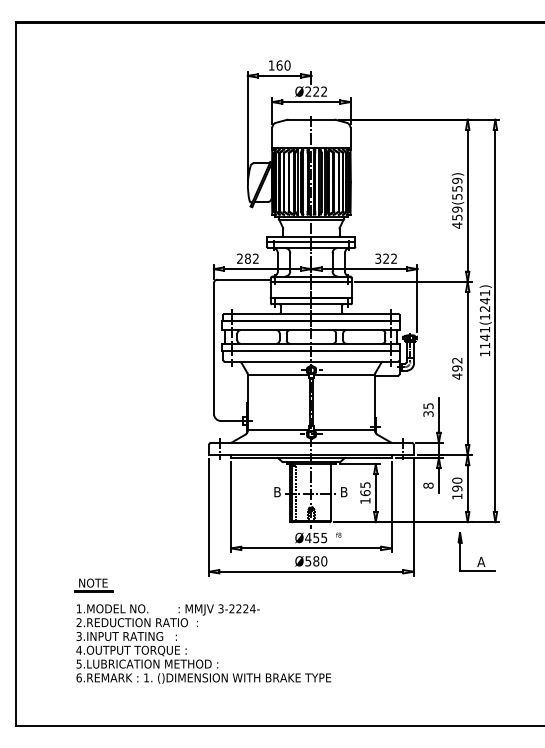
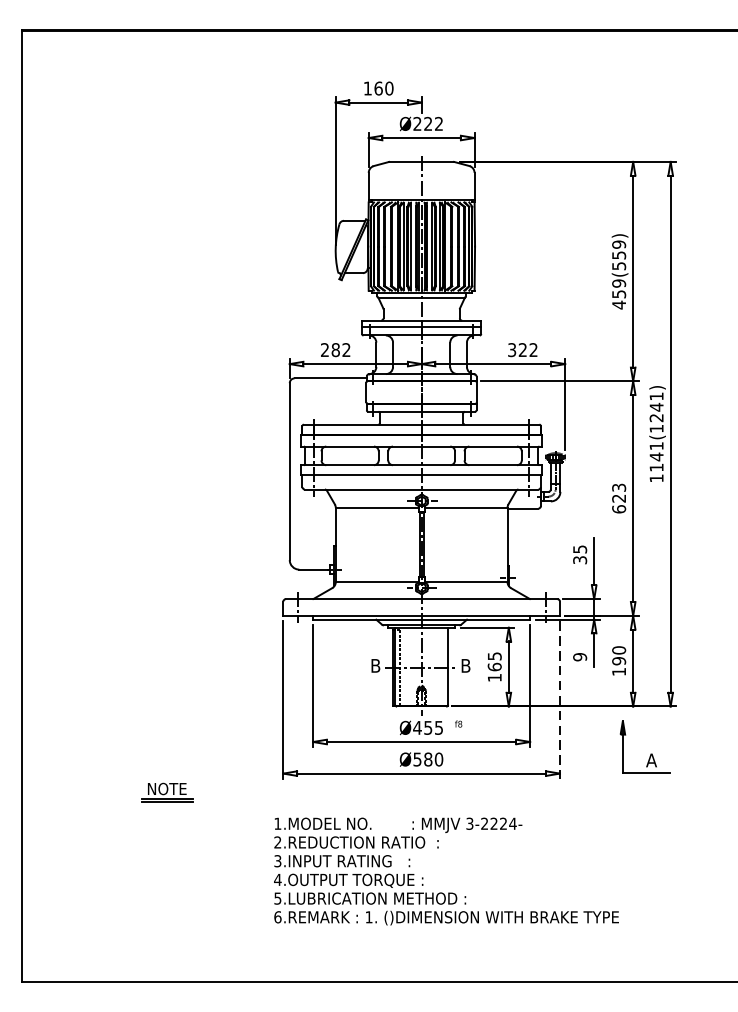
text: (457, 368) -> (619, 498), 492 -> 623
text: (428, 485) -> (580, 656), 8 -> 9
line: (413, 518) -> (559, 701), solid -> dashed
part: (93, 585) -> (167, 792), moved
text: (203, 643) -> (446, 870), moved

